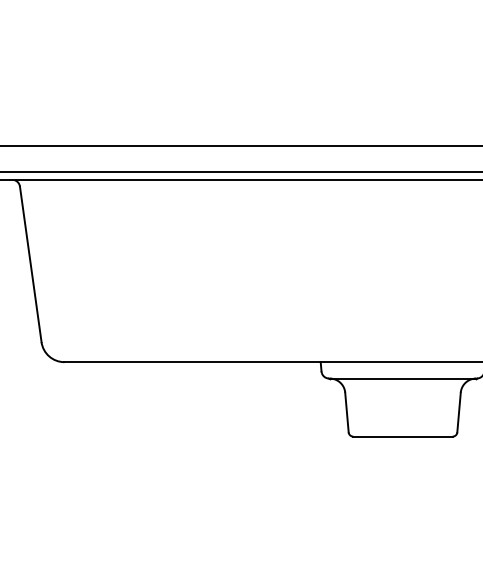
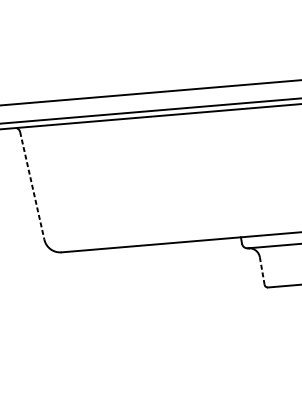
line: (30, 264) -> (32, 186), solid -> dashed
line: (346, 412) -> (261, 271), solid -> dashed

